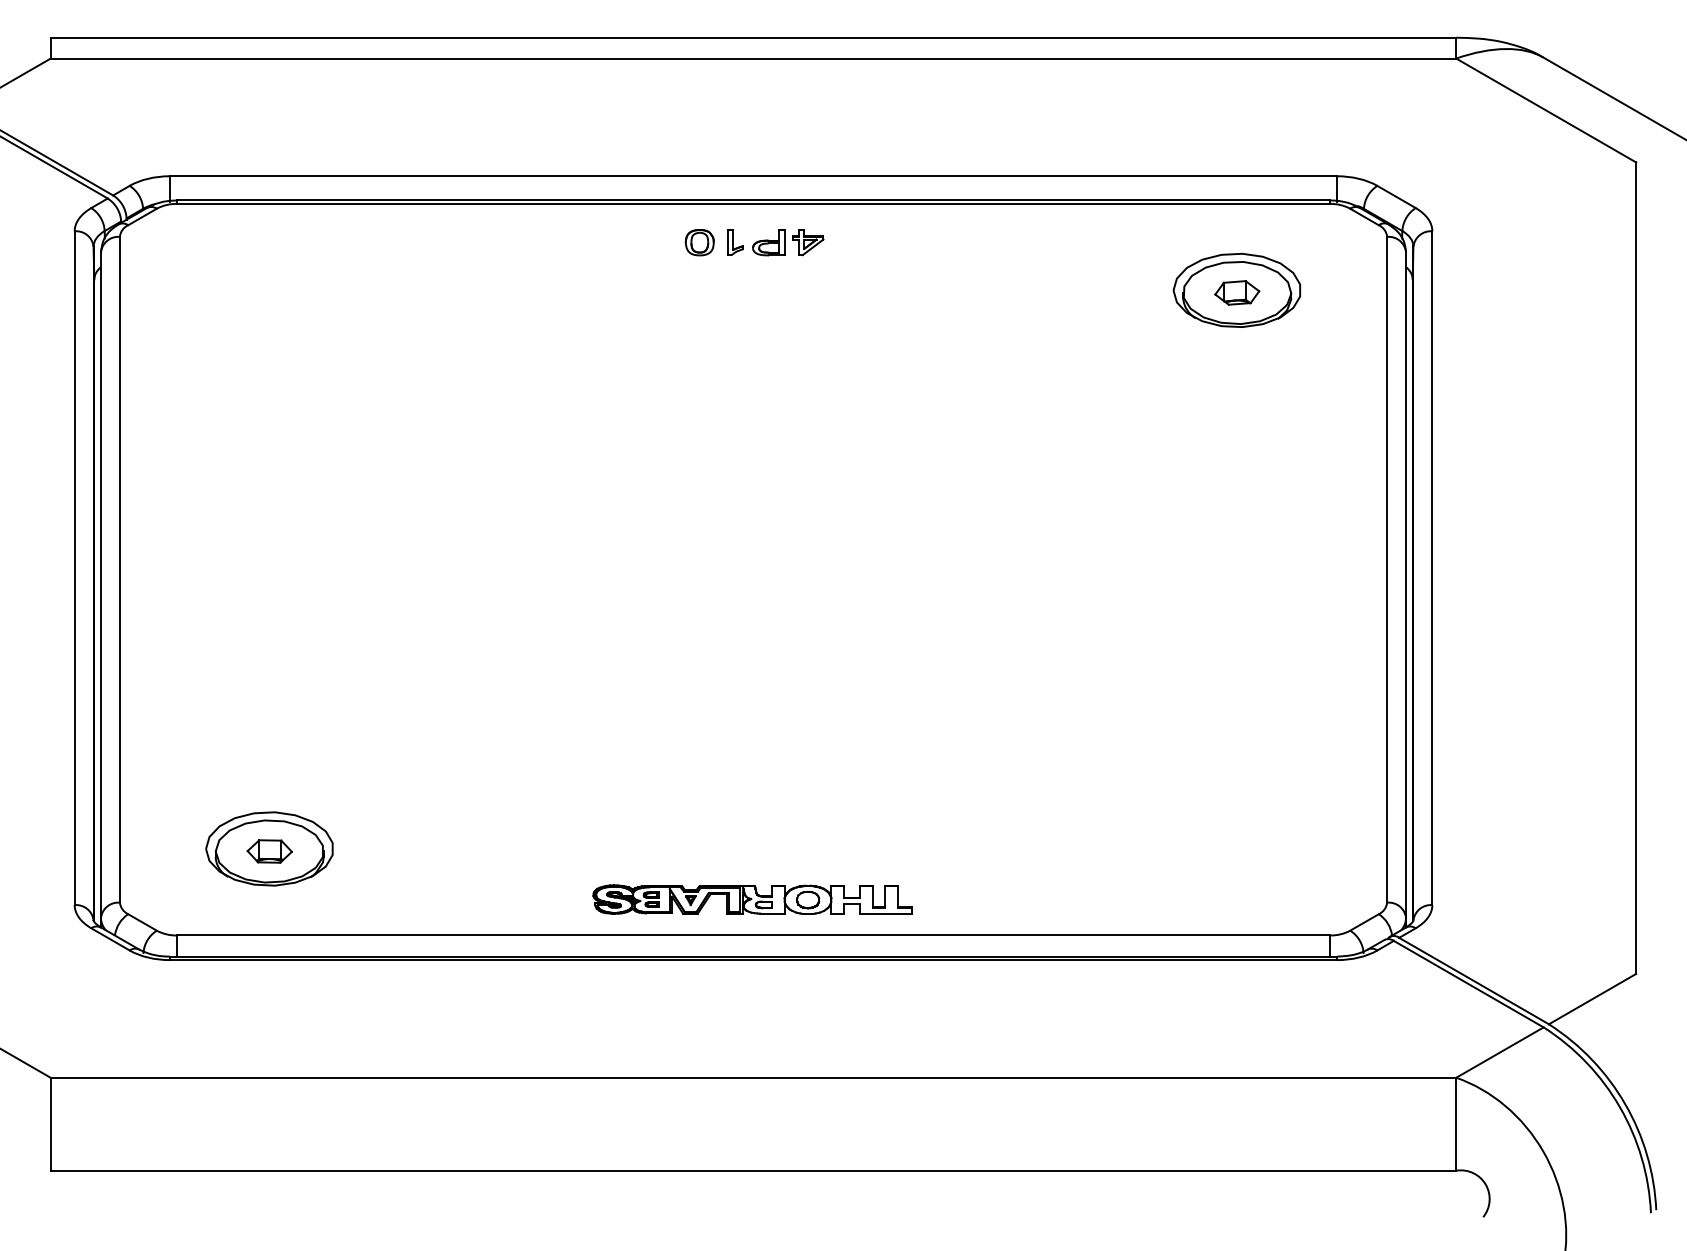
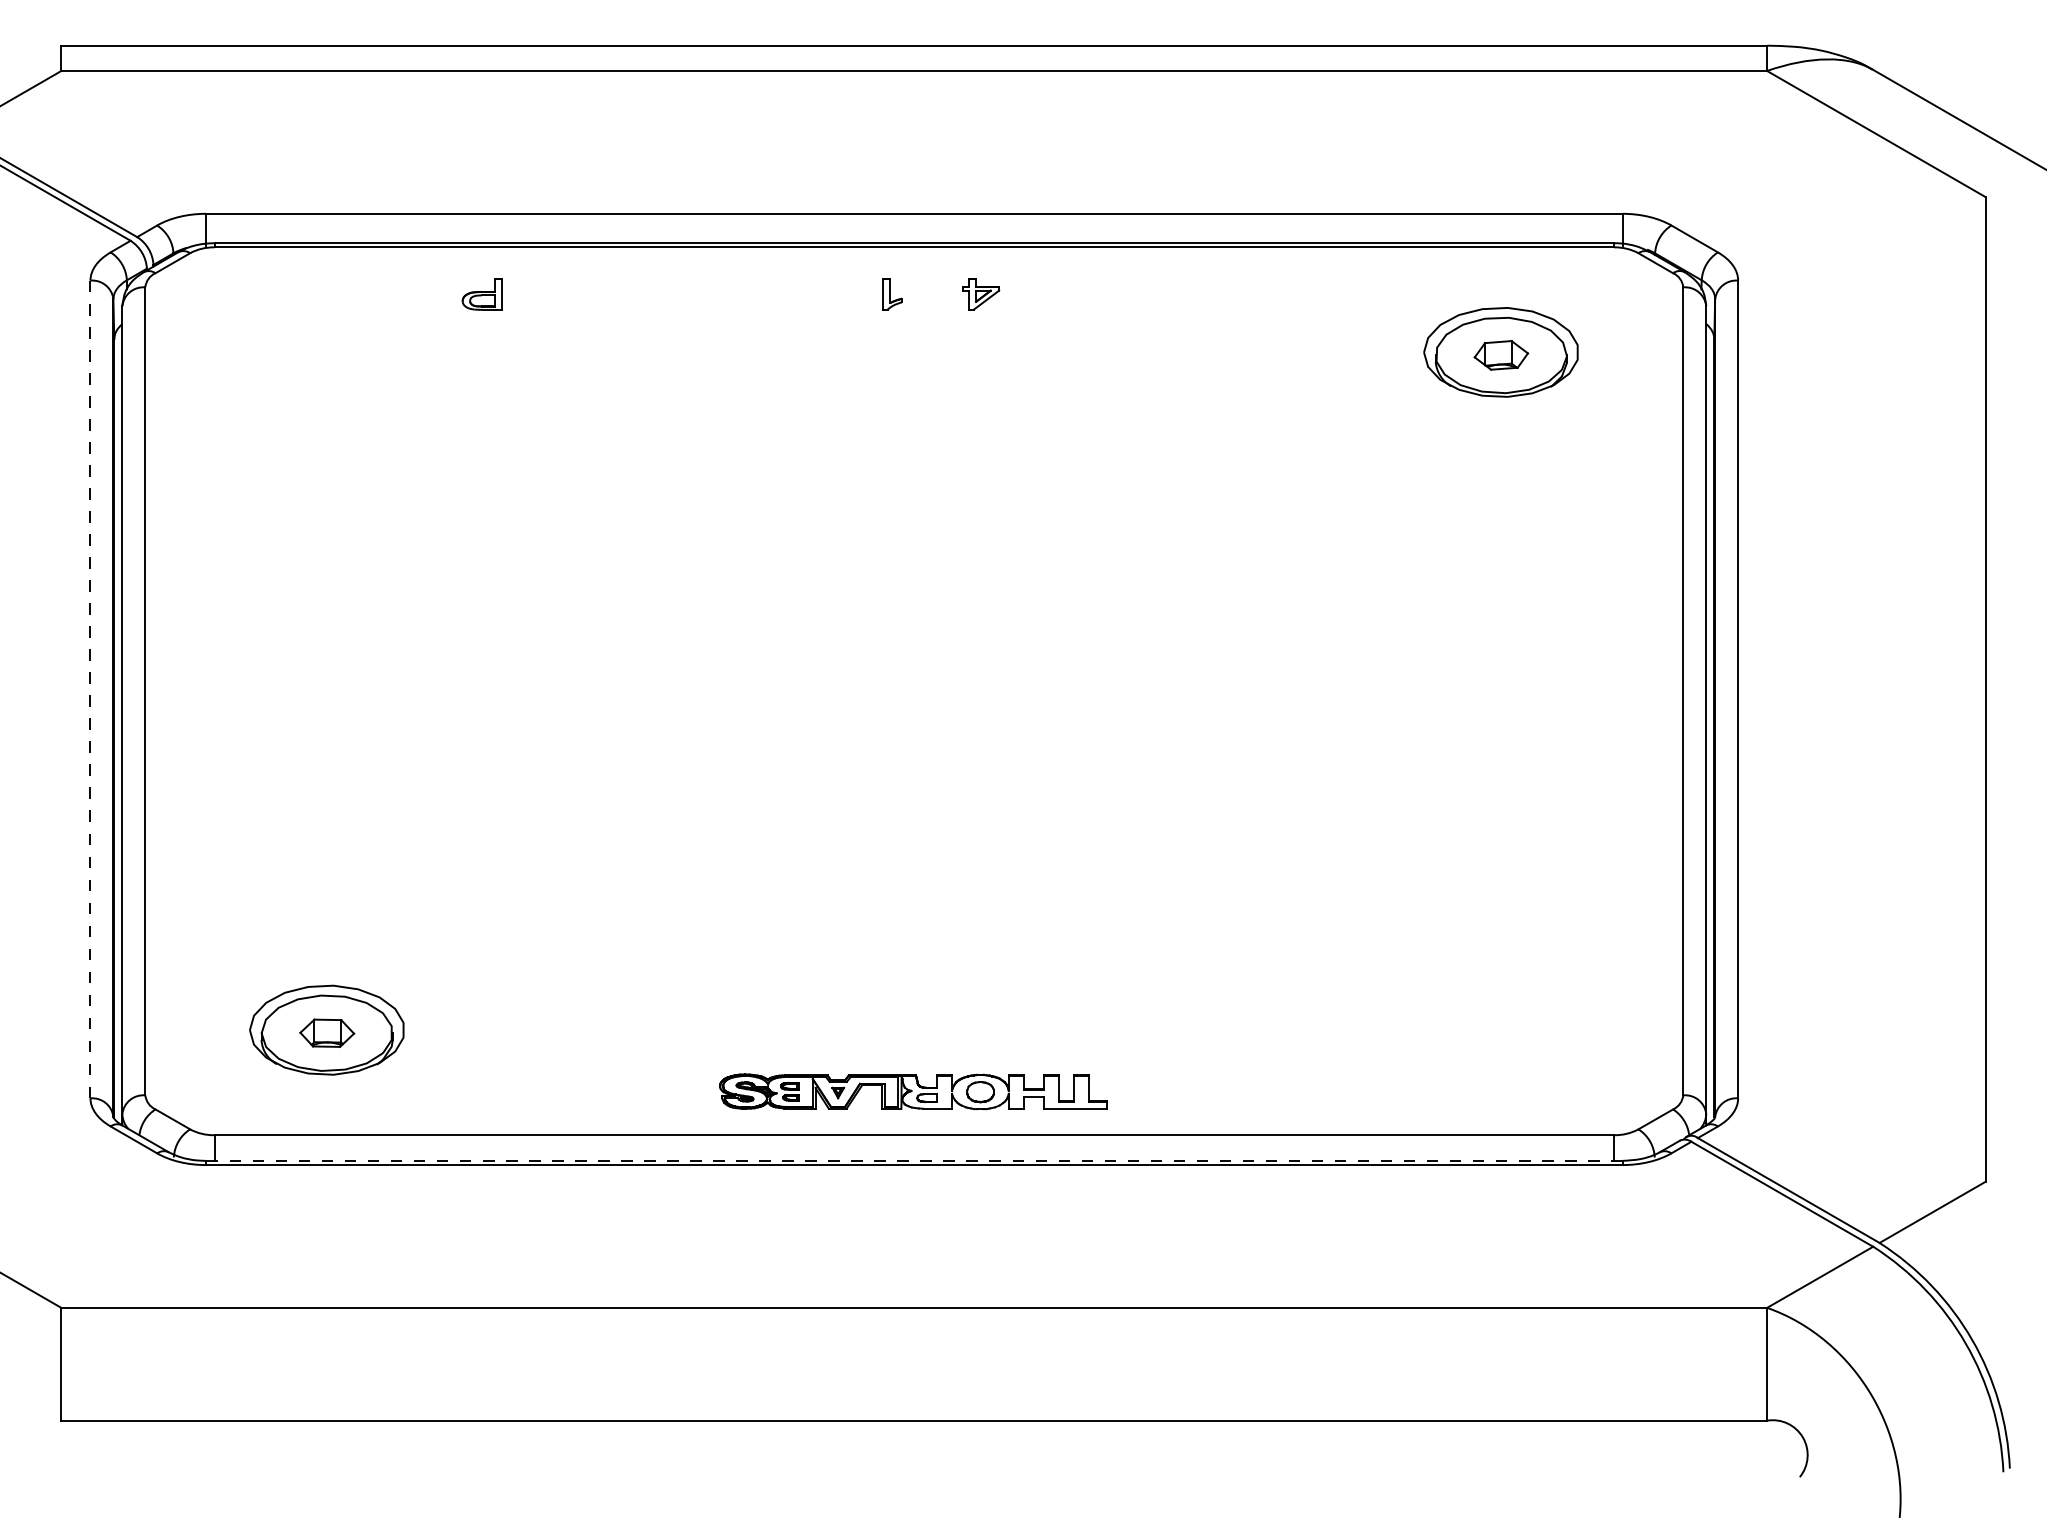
part: (699, 242) -> (848, 294), removed
part: (768, 242) -> (481, 294), moved
line: (74, 568) -> (90, 689), solid -> dashed
line: (752, 956) -> (913, 1160), solid -> dashed

